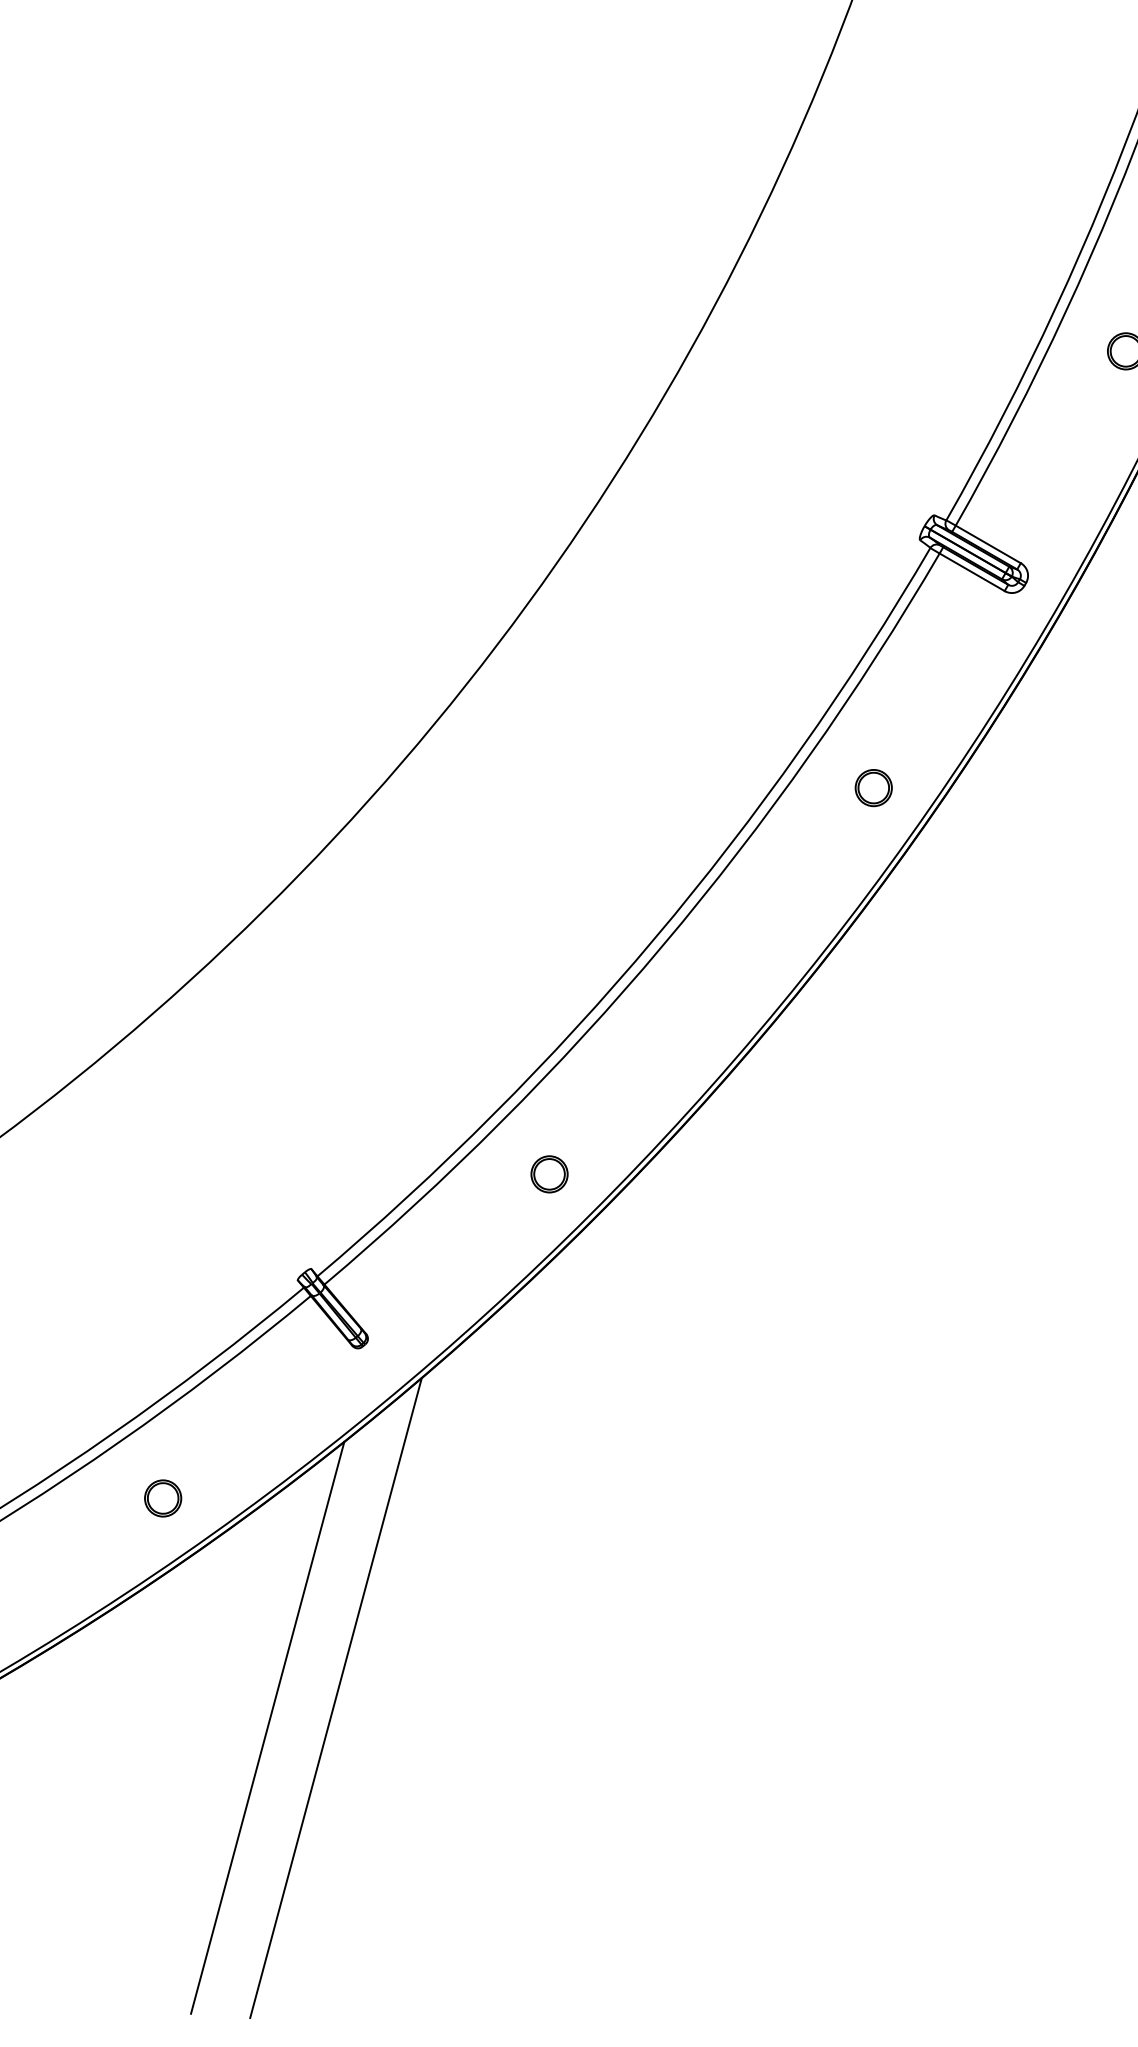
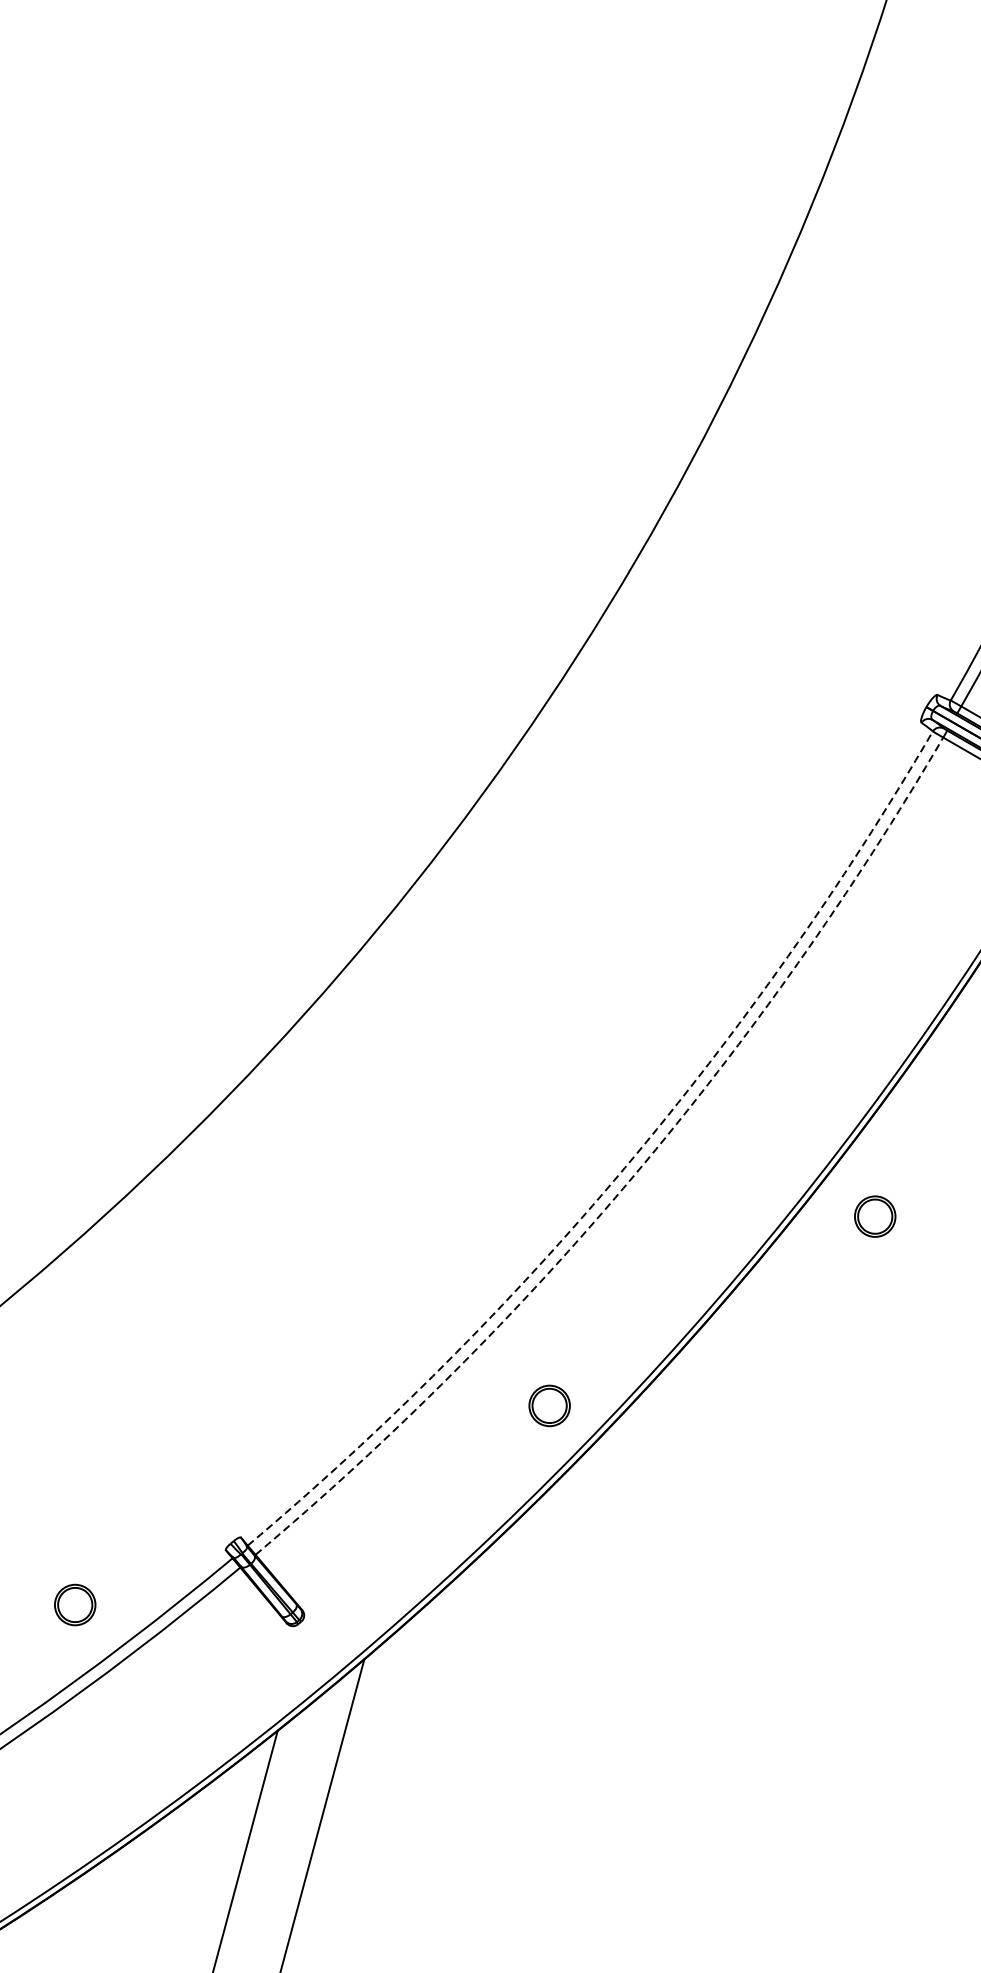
part: (873, 788) -> (874, 1217), moved
arc: (654, 938) -> (624, 1167), solid -> dashed
arc: (663, 945) -> (634, 1175), solid -> dashed
part: (549, 1174) -> (549, 1406), moved
part: (163, 1498) -> (75, 1605), moved

